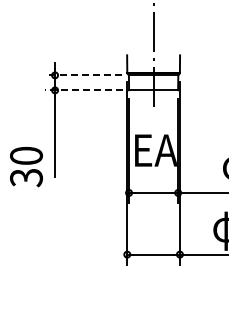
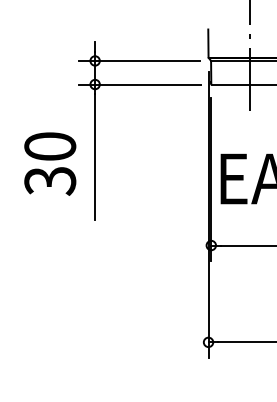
line: (82, 75) -> (138, 61), dashed -> solid
line: (83, 90) -> (139, 84), dashed -> solid
text: (26, 167) -> (50, 164), moved

